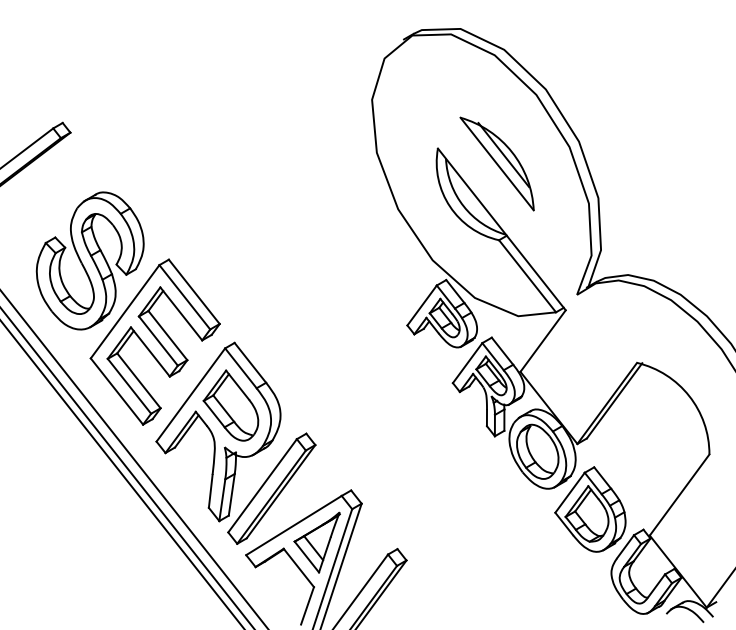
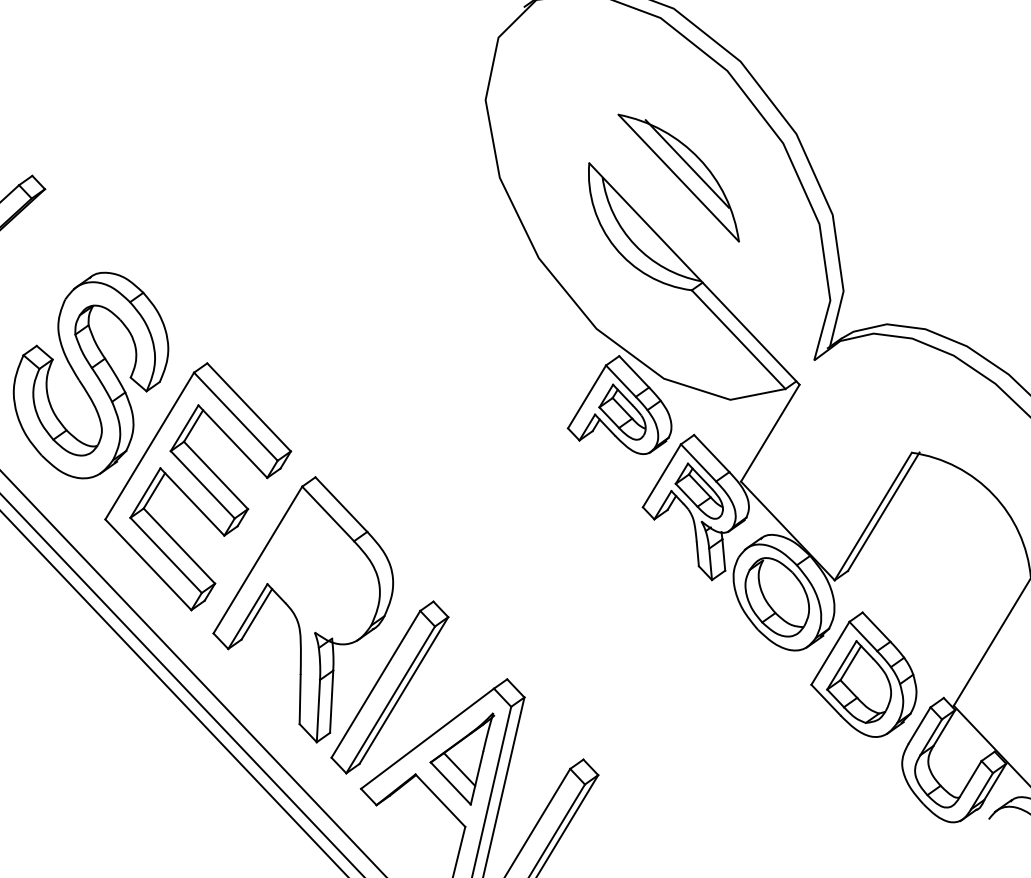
part: (230, 405) -> (317, 570), removed

